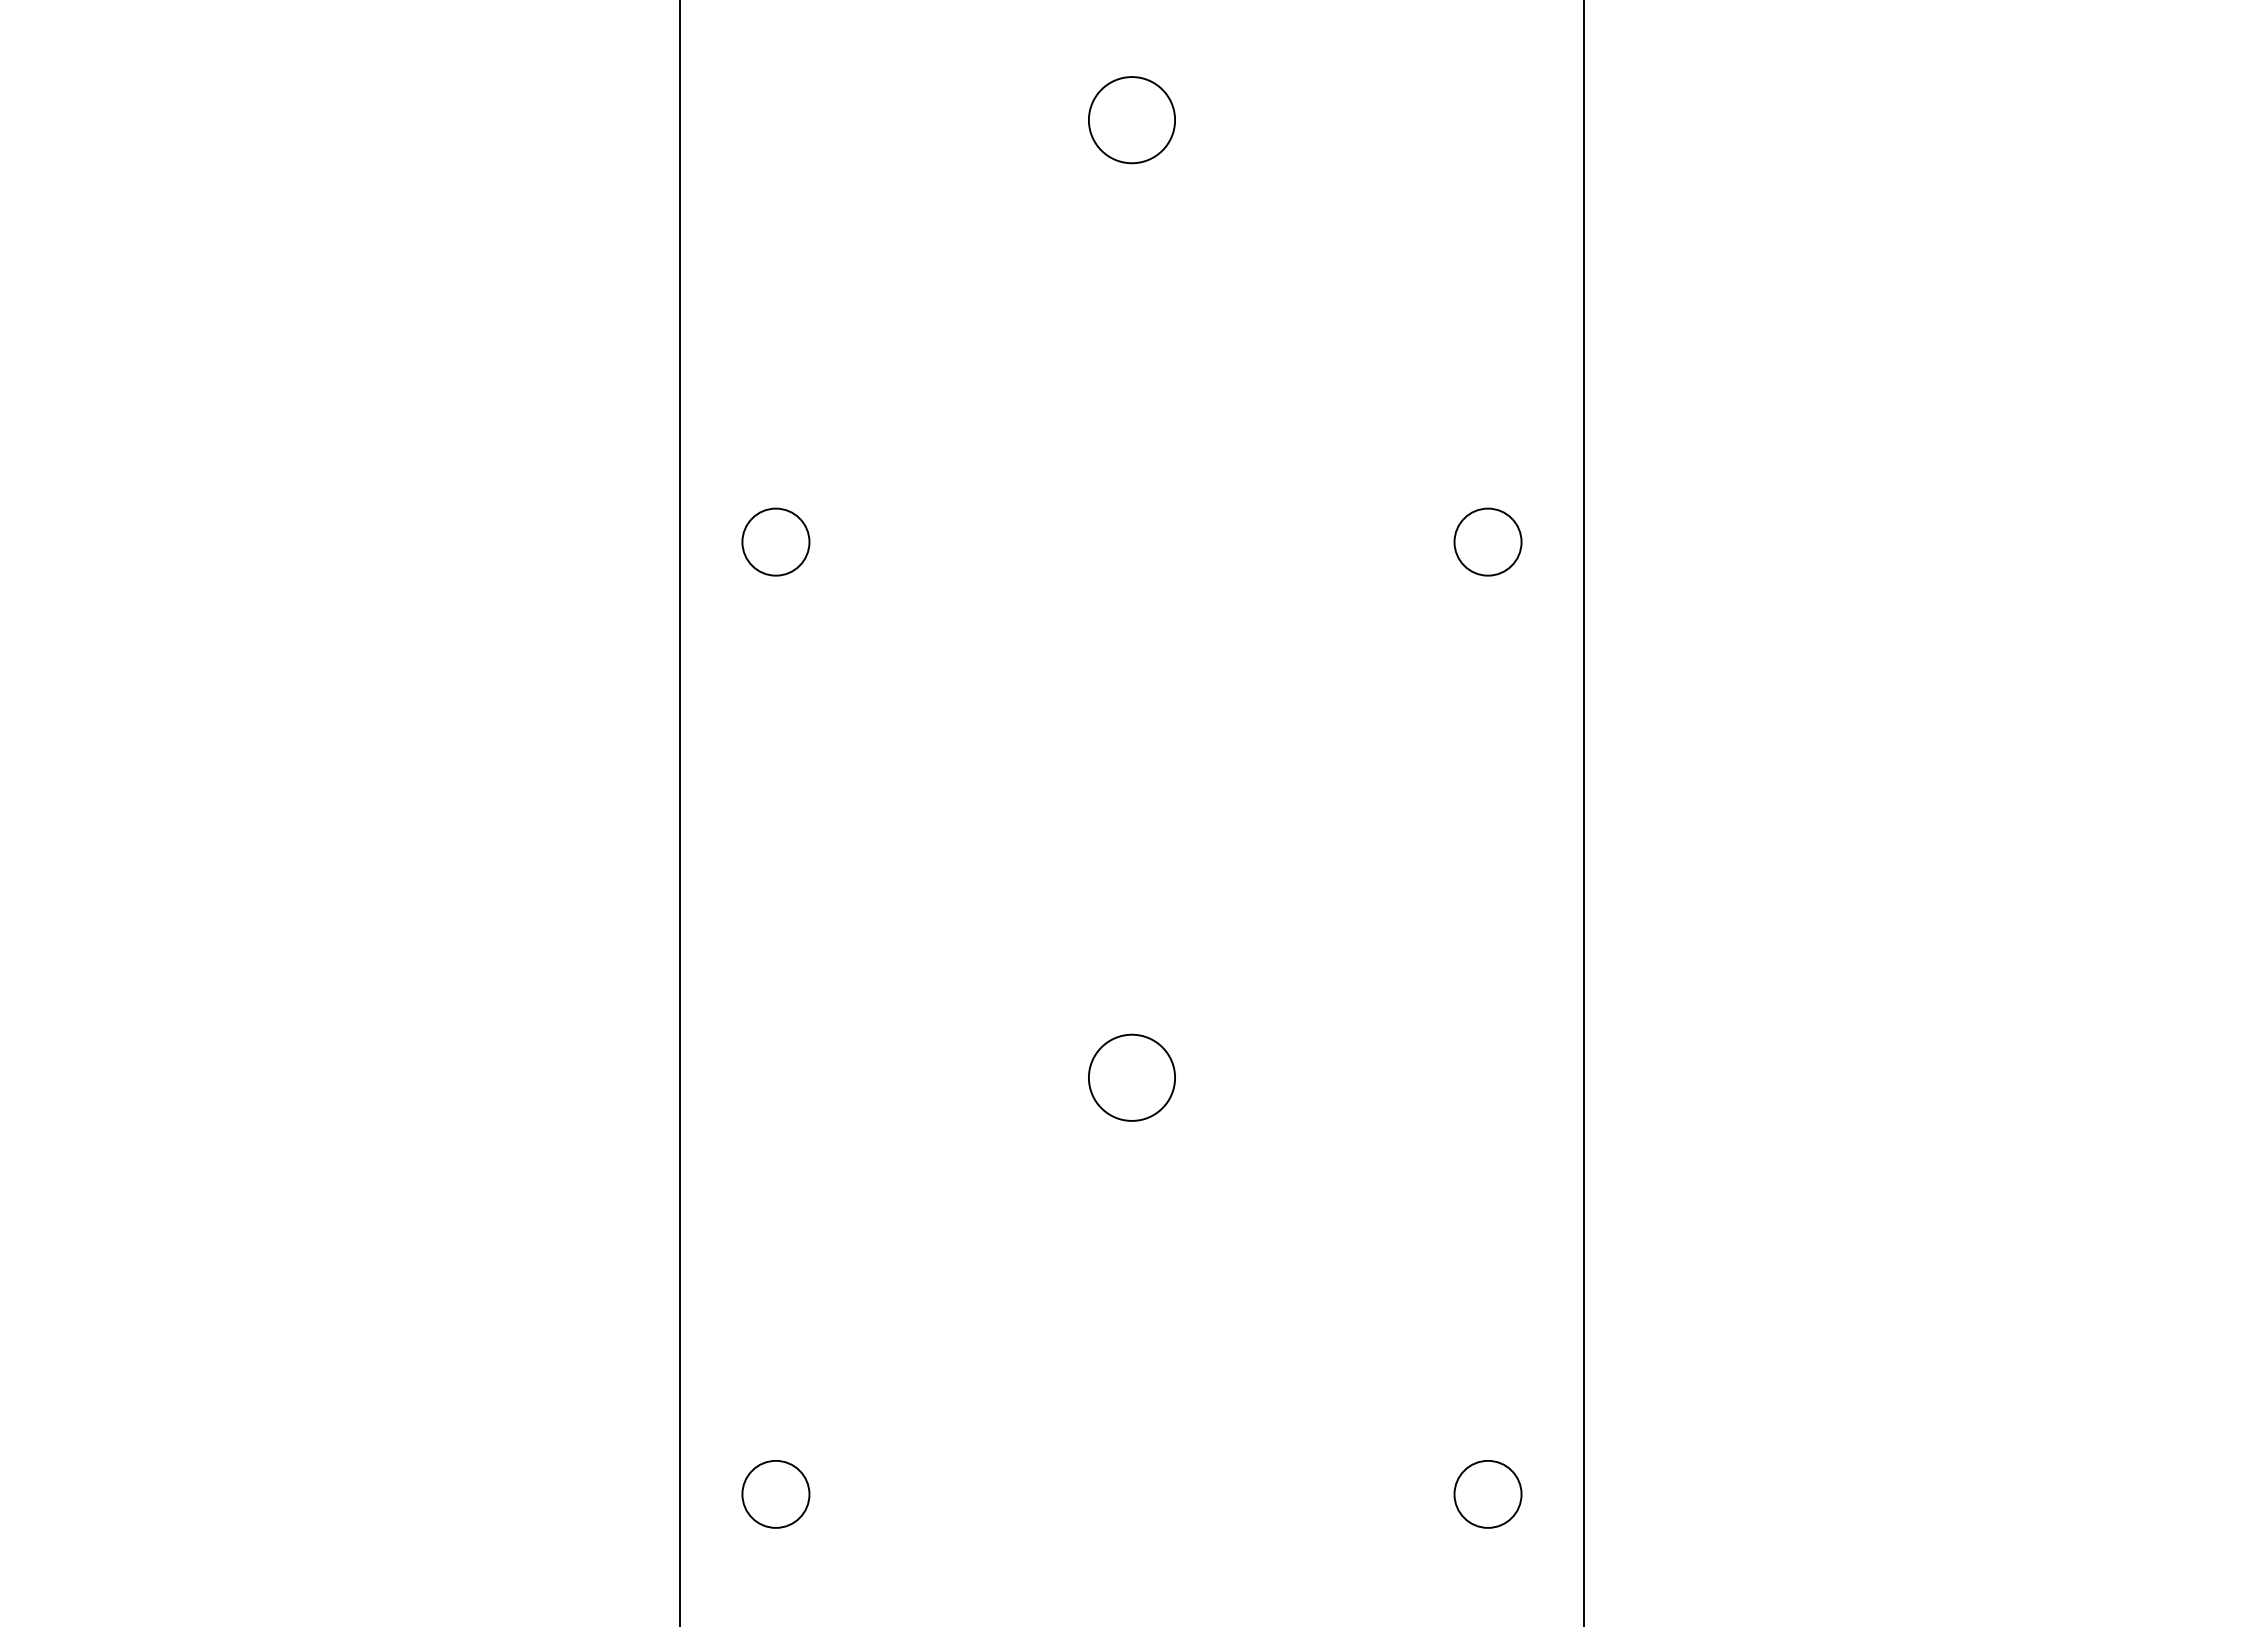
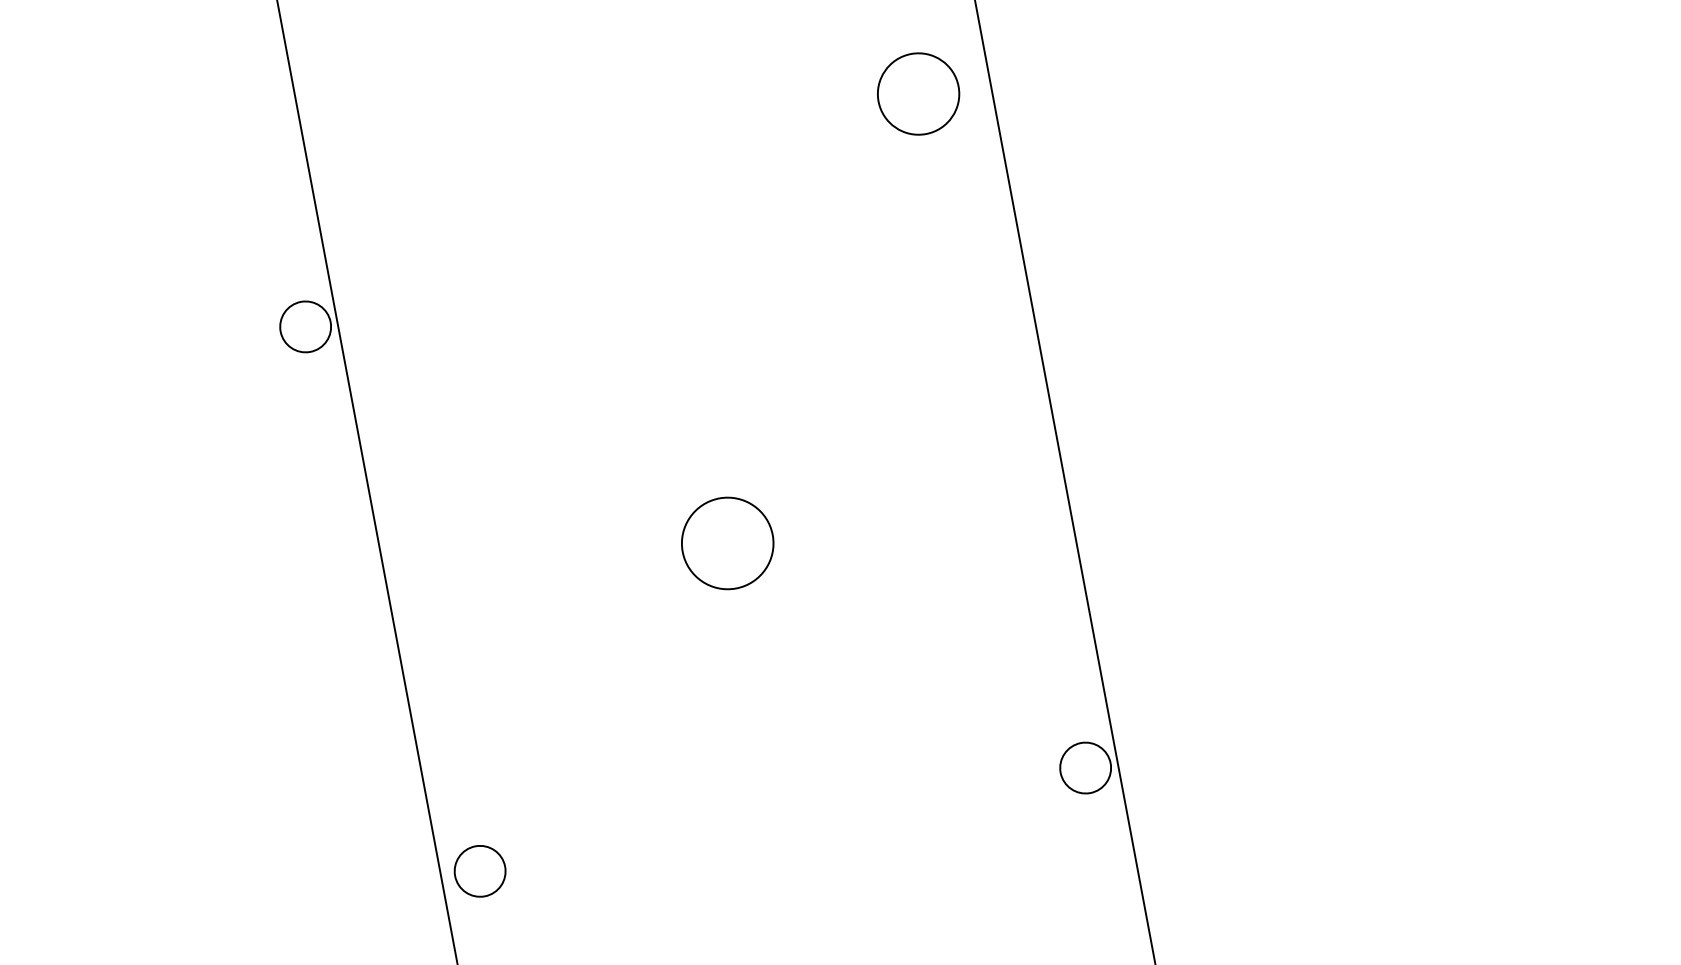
circle: (775, 541) -> (305, 326), moved
circle: (1487, 541) -> (918, 93), size x1.6
circle: (1131, 1077) -> (727, 543), size x1.4
circle: (775, 1494) -> (479, 871), moved
circle: (1487, 1494) -> (1085, 768), moved

